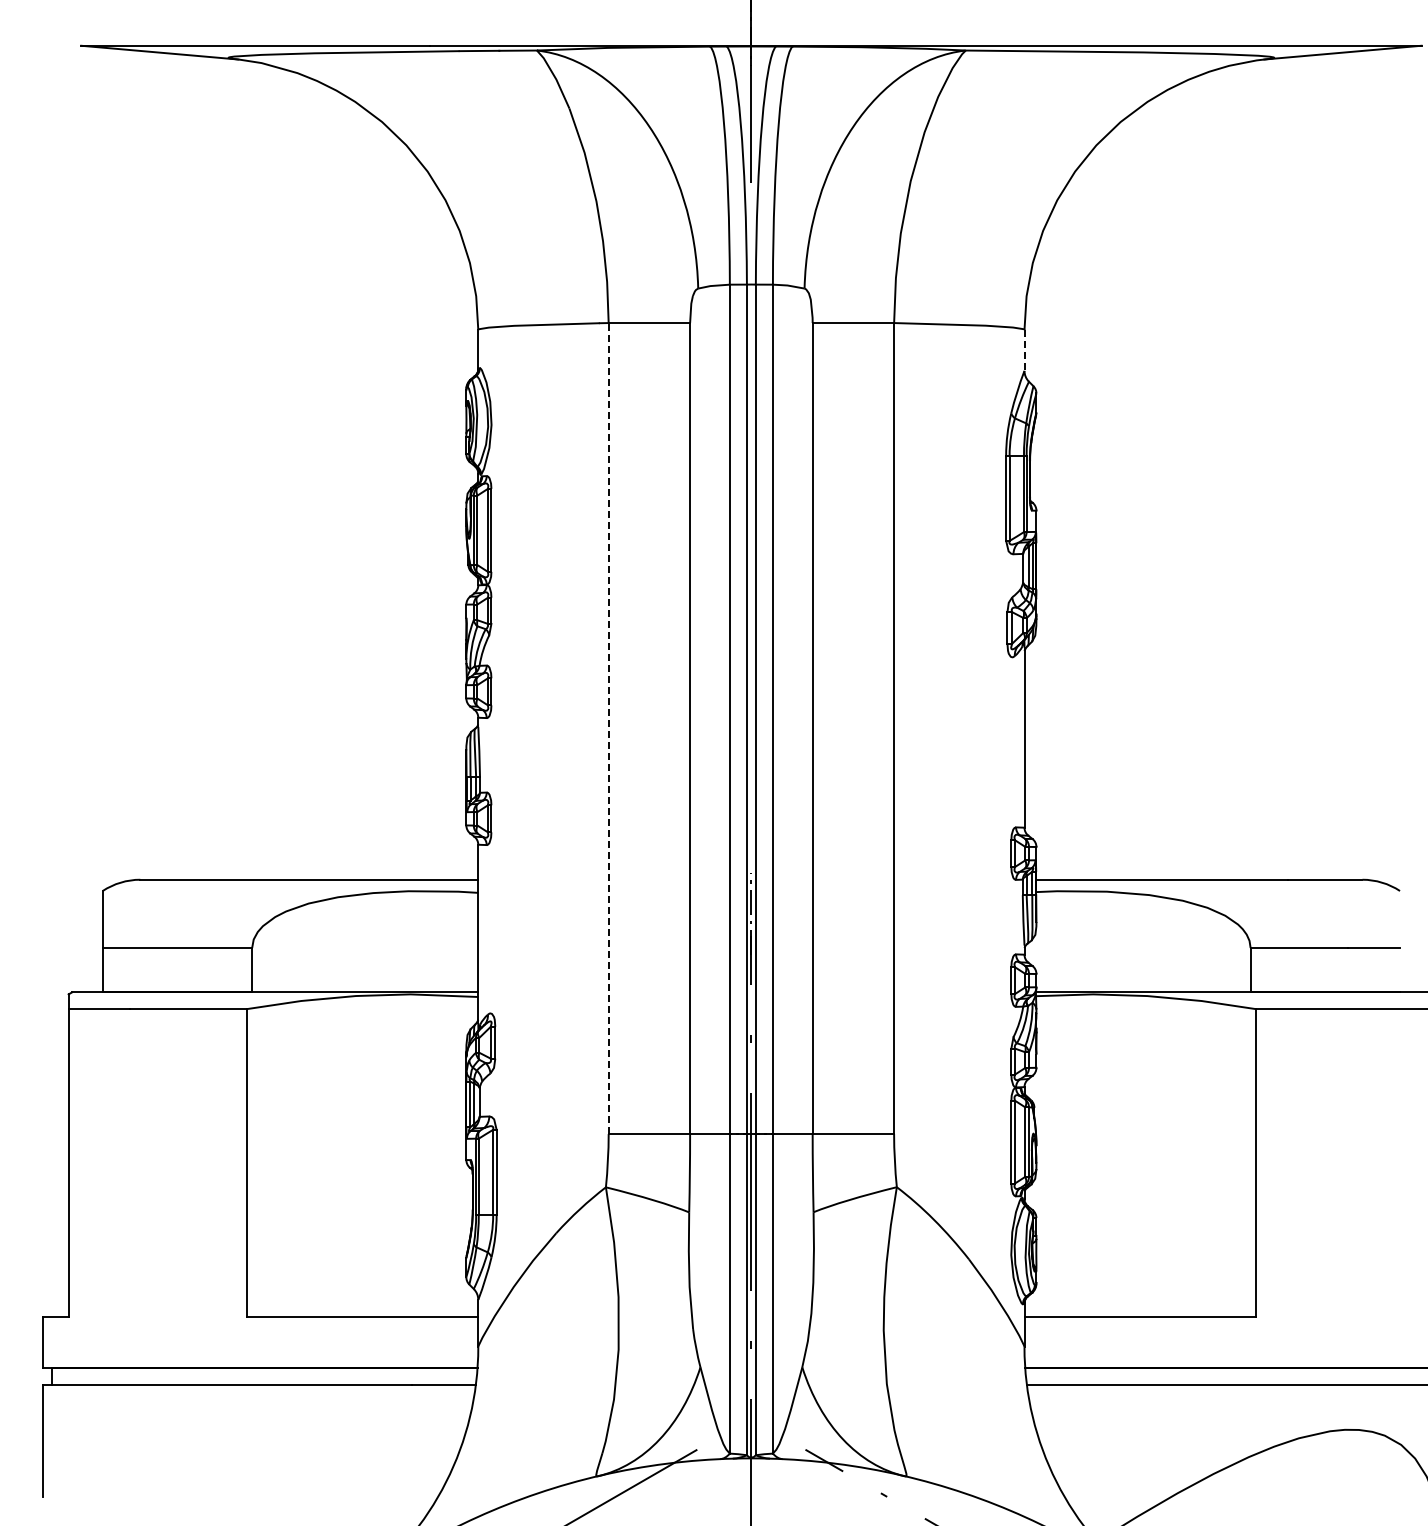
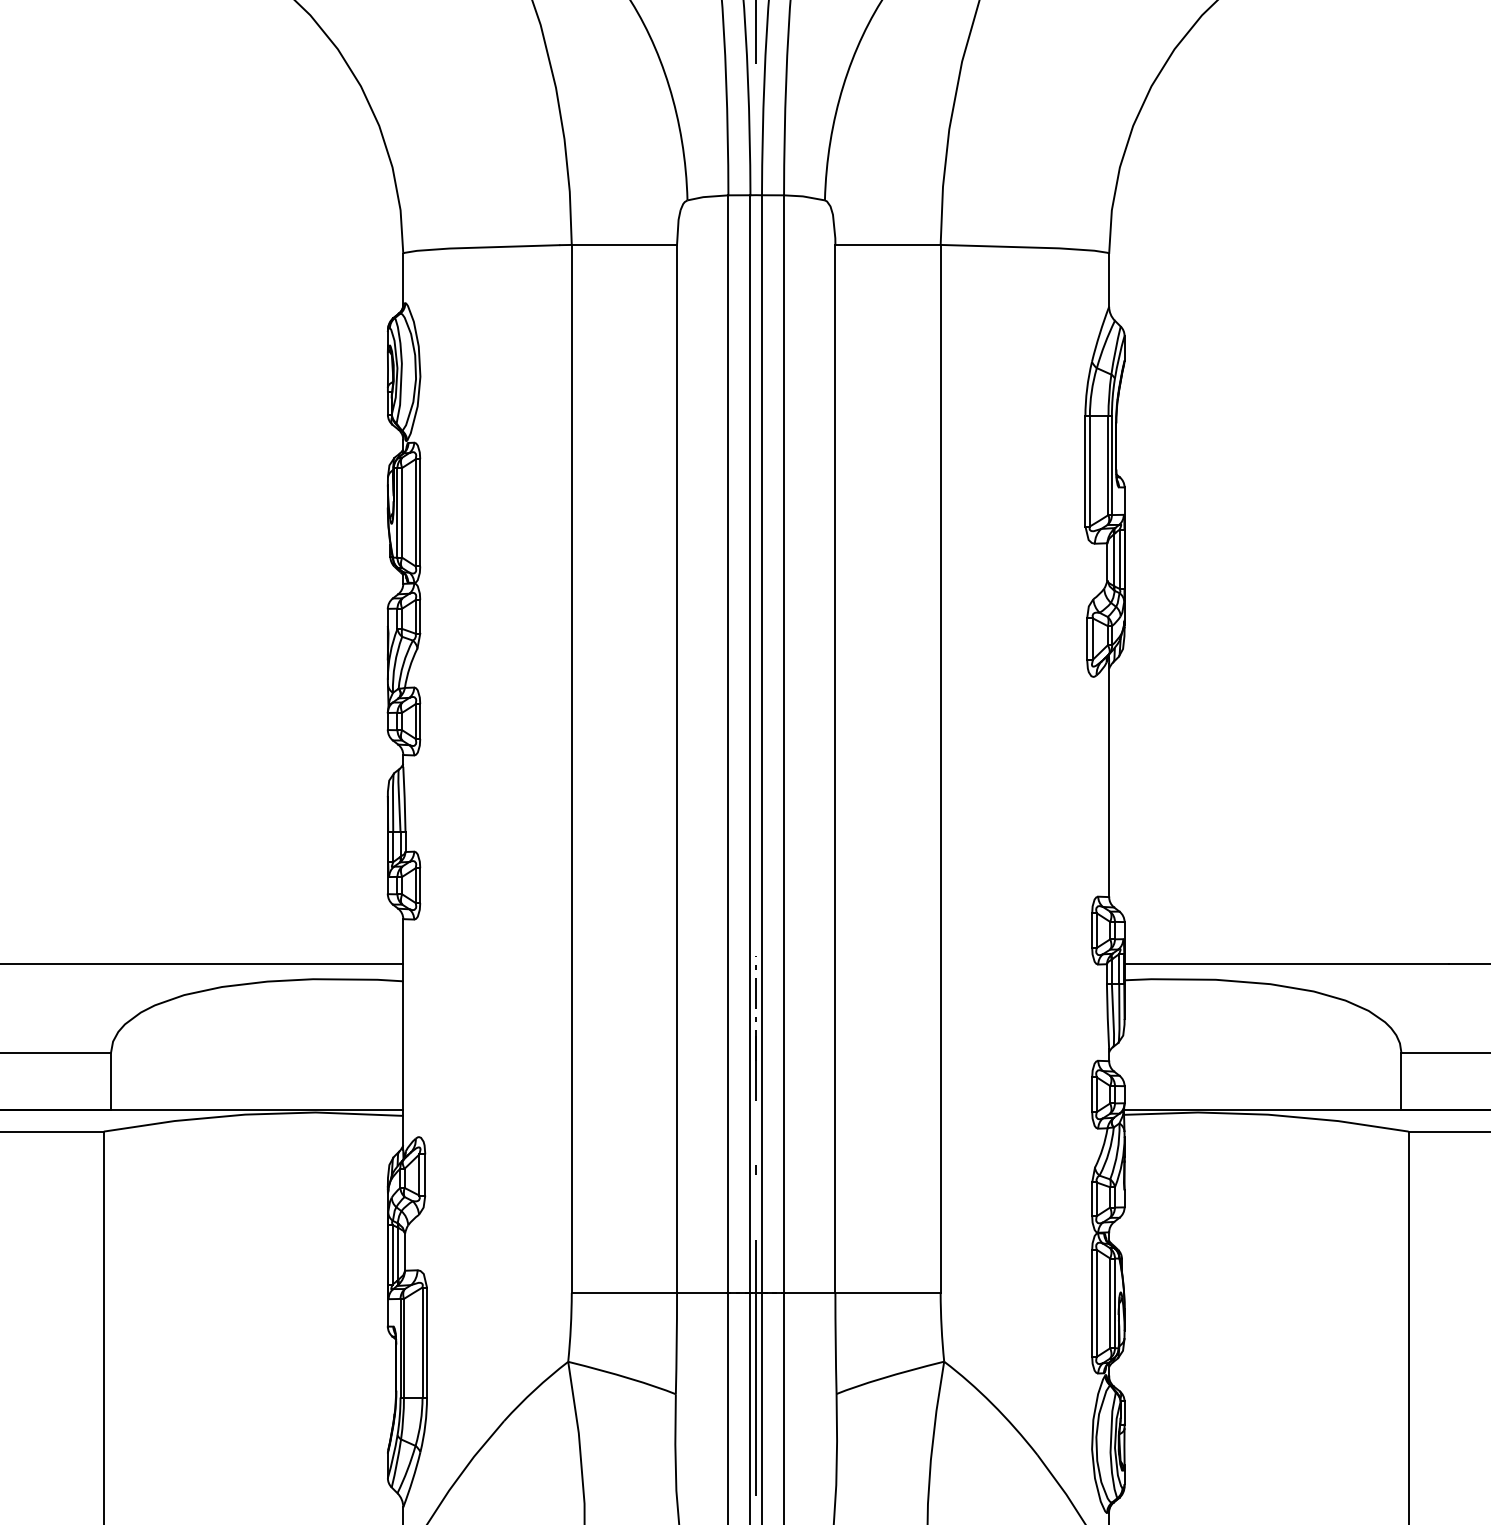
line: (1024, 350) -> (1109, 280), dashed -> solid
line: (608, 728) -> (571, 768), dashed -> solid

